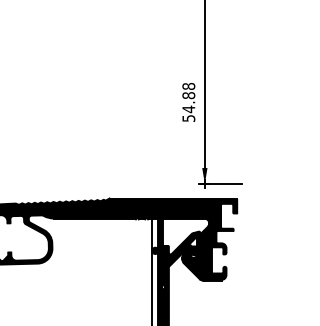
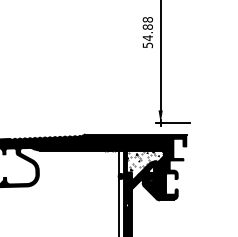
text: (188, 102) -> (147, 32), moved
hatch: (185, 233) -> (145, 162), added

